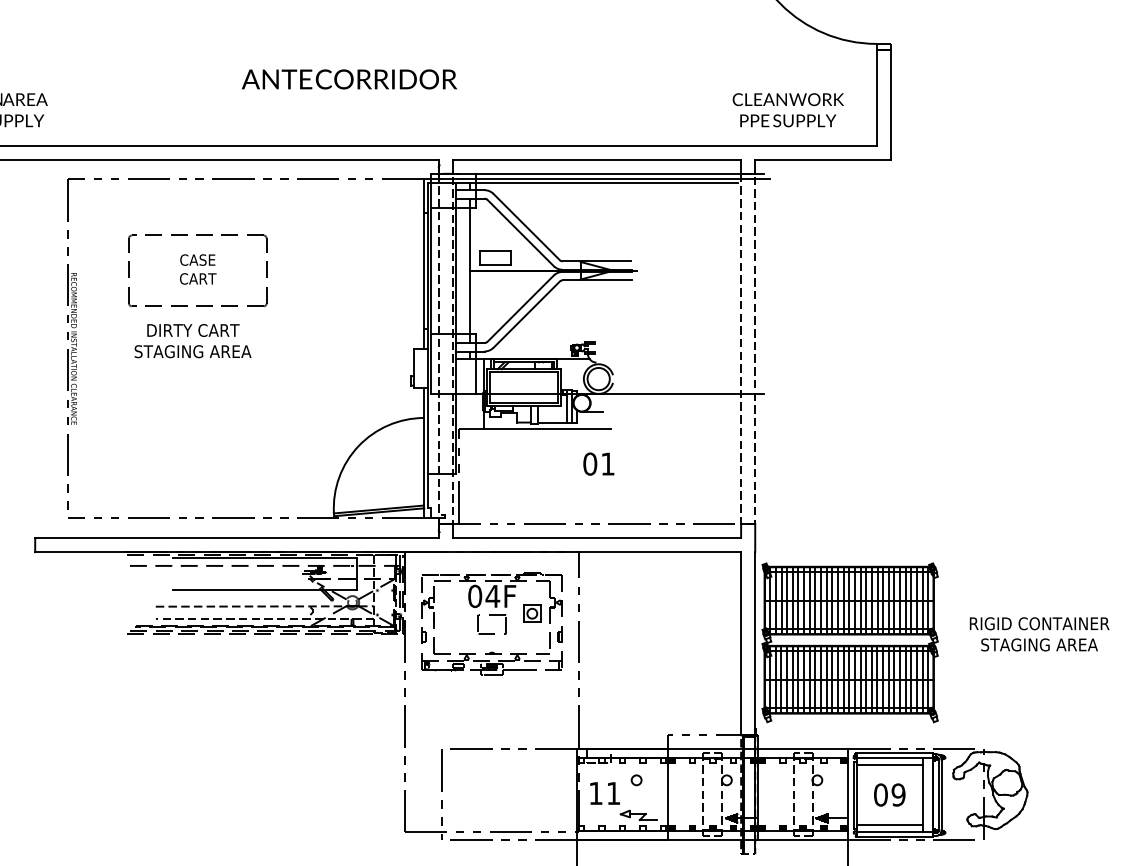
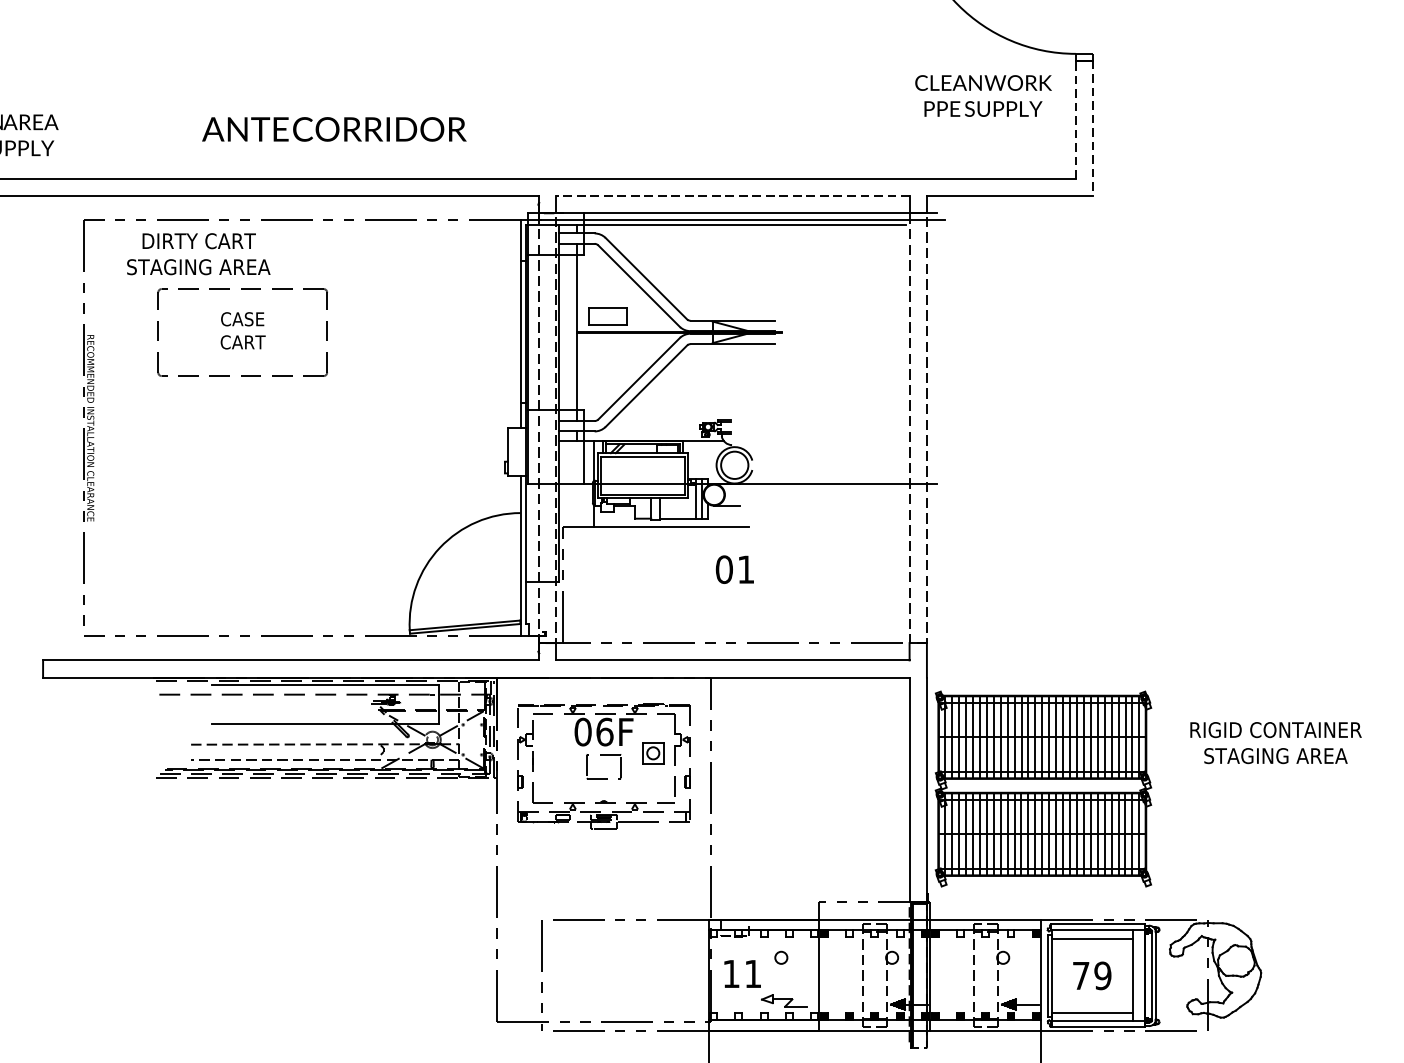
text: (349, 79) -> (334, 129), moved
line: (876, 97) -> (1075, 119), solid -> dashed
line: (890, 105) -> (1092, 129), solid -> dashed
text: (787, 110) -> (982, 96), moved
line: (596, 159) -> (732, 195), solid -> dashed
text: (192, 341) -> (198, 254), moved
text: (492, 596) -> (604, 732), 04F -> 06F
text: (1039, 634) -> (1275, 743), moved
text: (880, 794) -> (1080, 975), 09 -> 79

